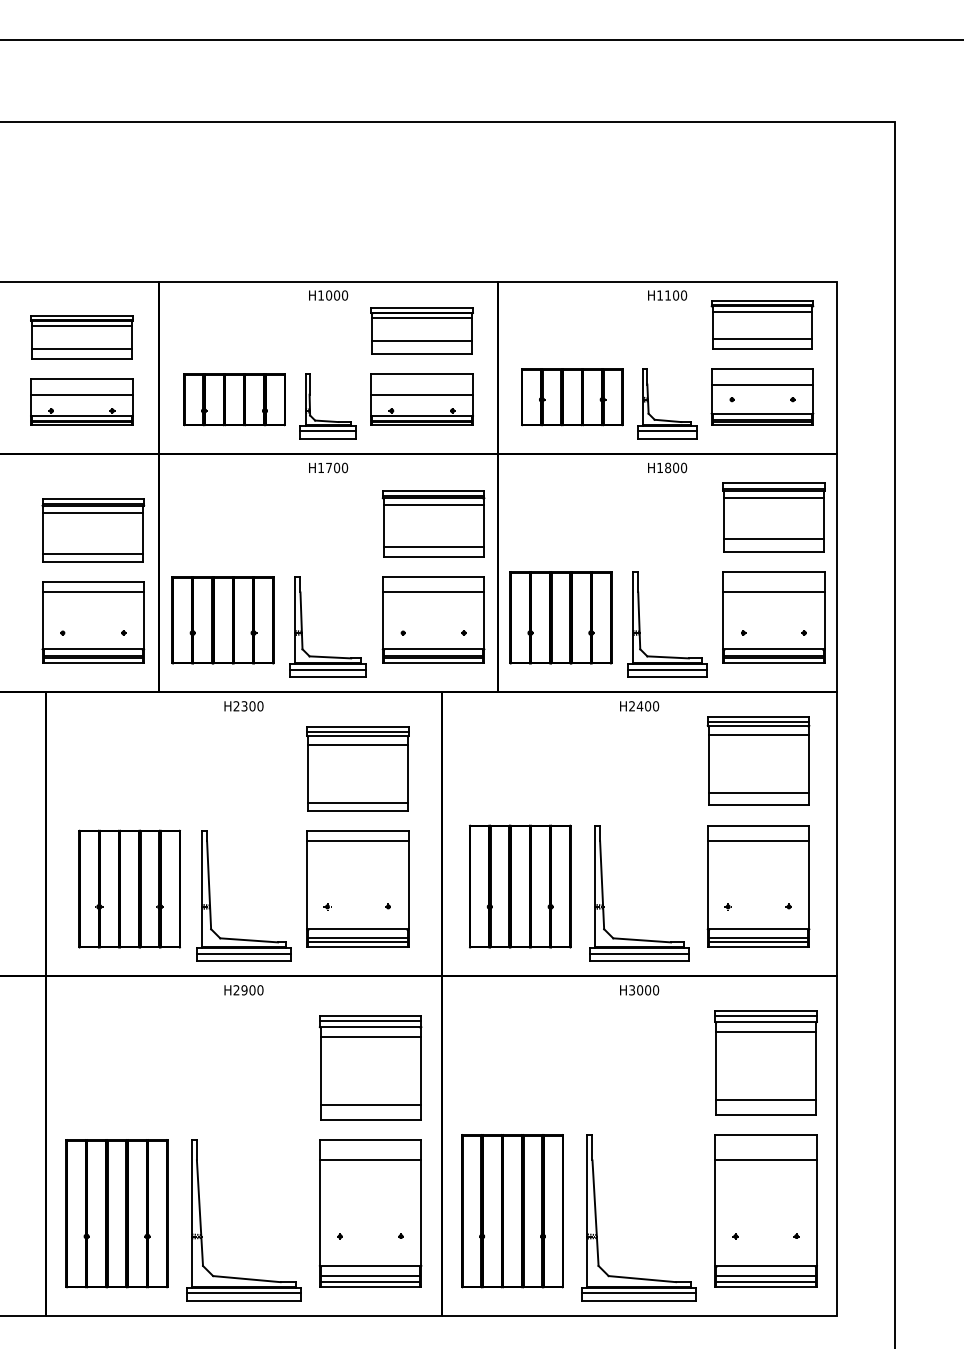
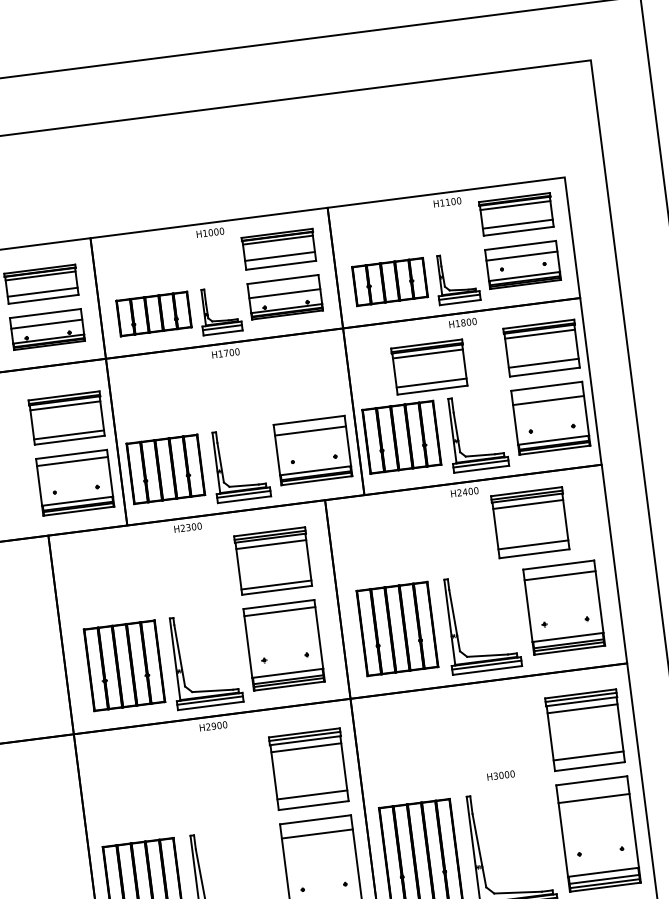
part: (433, 523) -> (429, 366), moved
part: (758, 760) -> (530, 522), moved
text: (639, 990) -> (501, 775), moved

